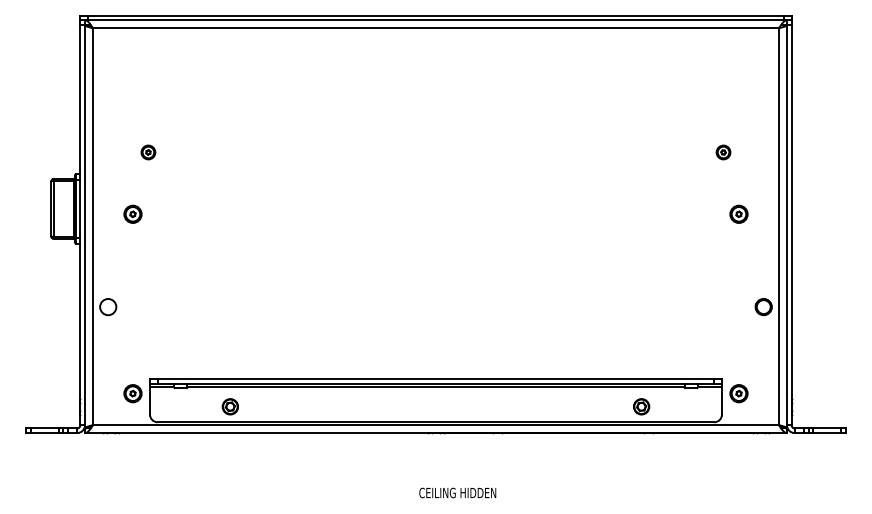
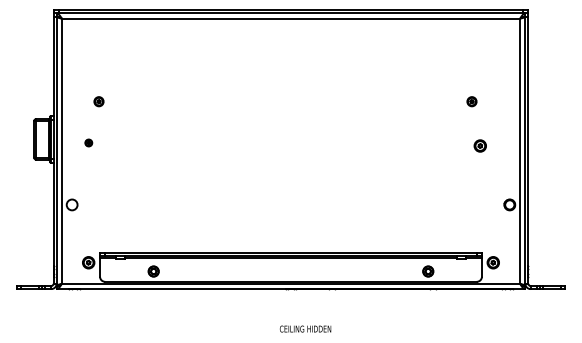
part: (722, 152) -> (471, 101), moved
part: (132, 213) -> (88, 142), size x0.6
part: (737, 213) -> (479, 145), moved

